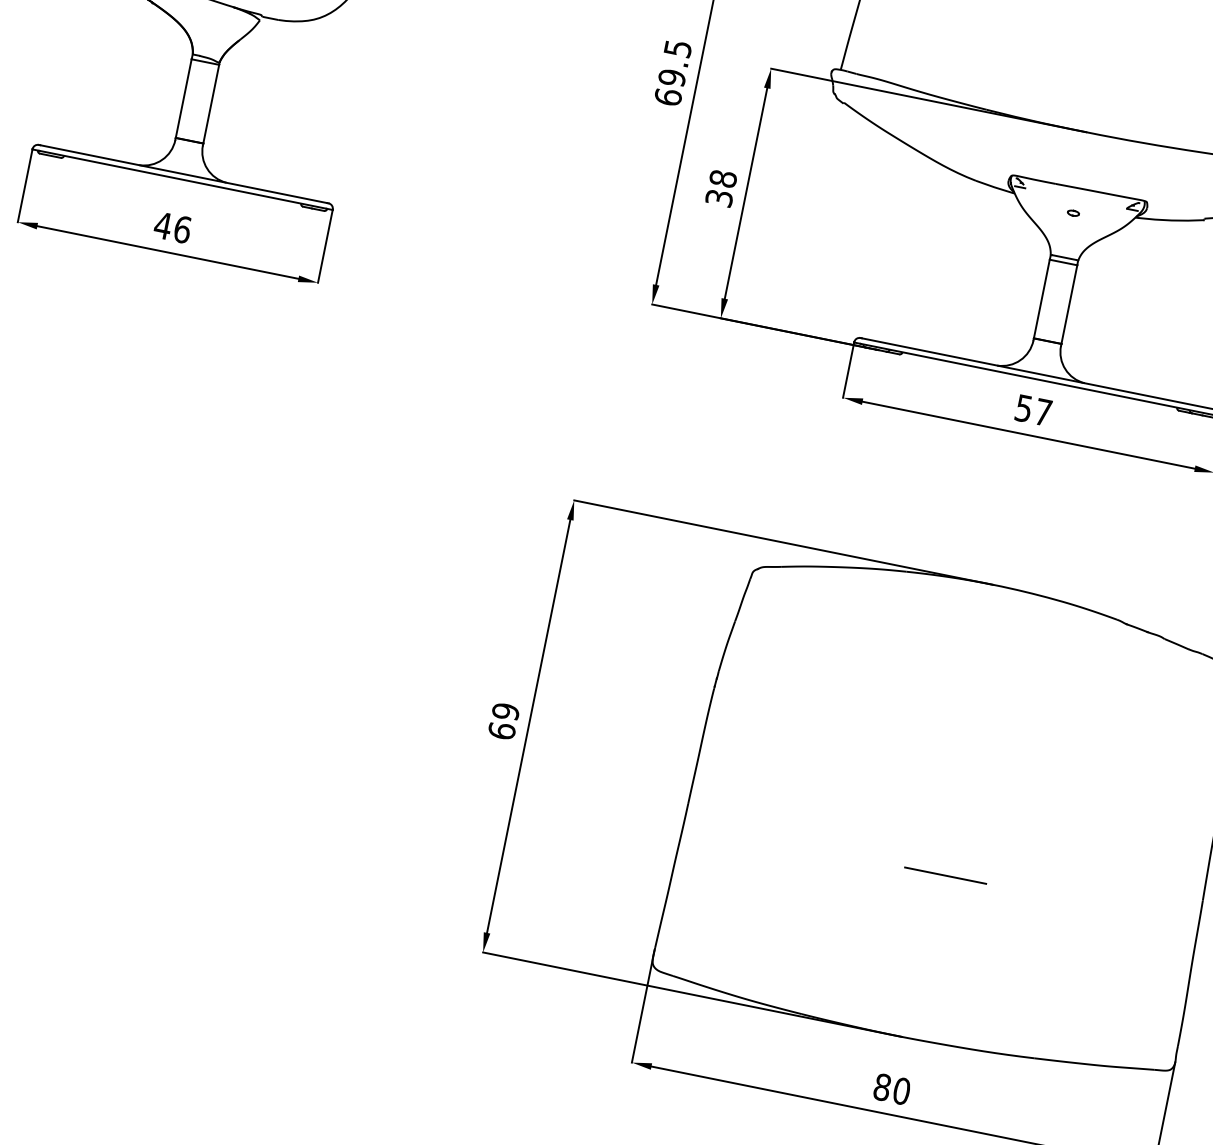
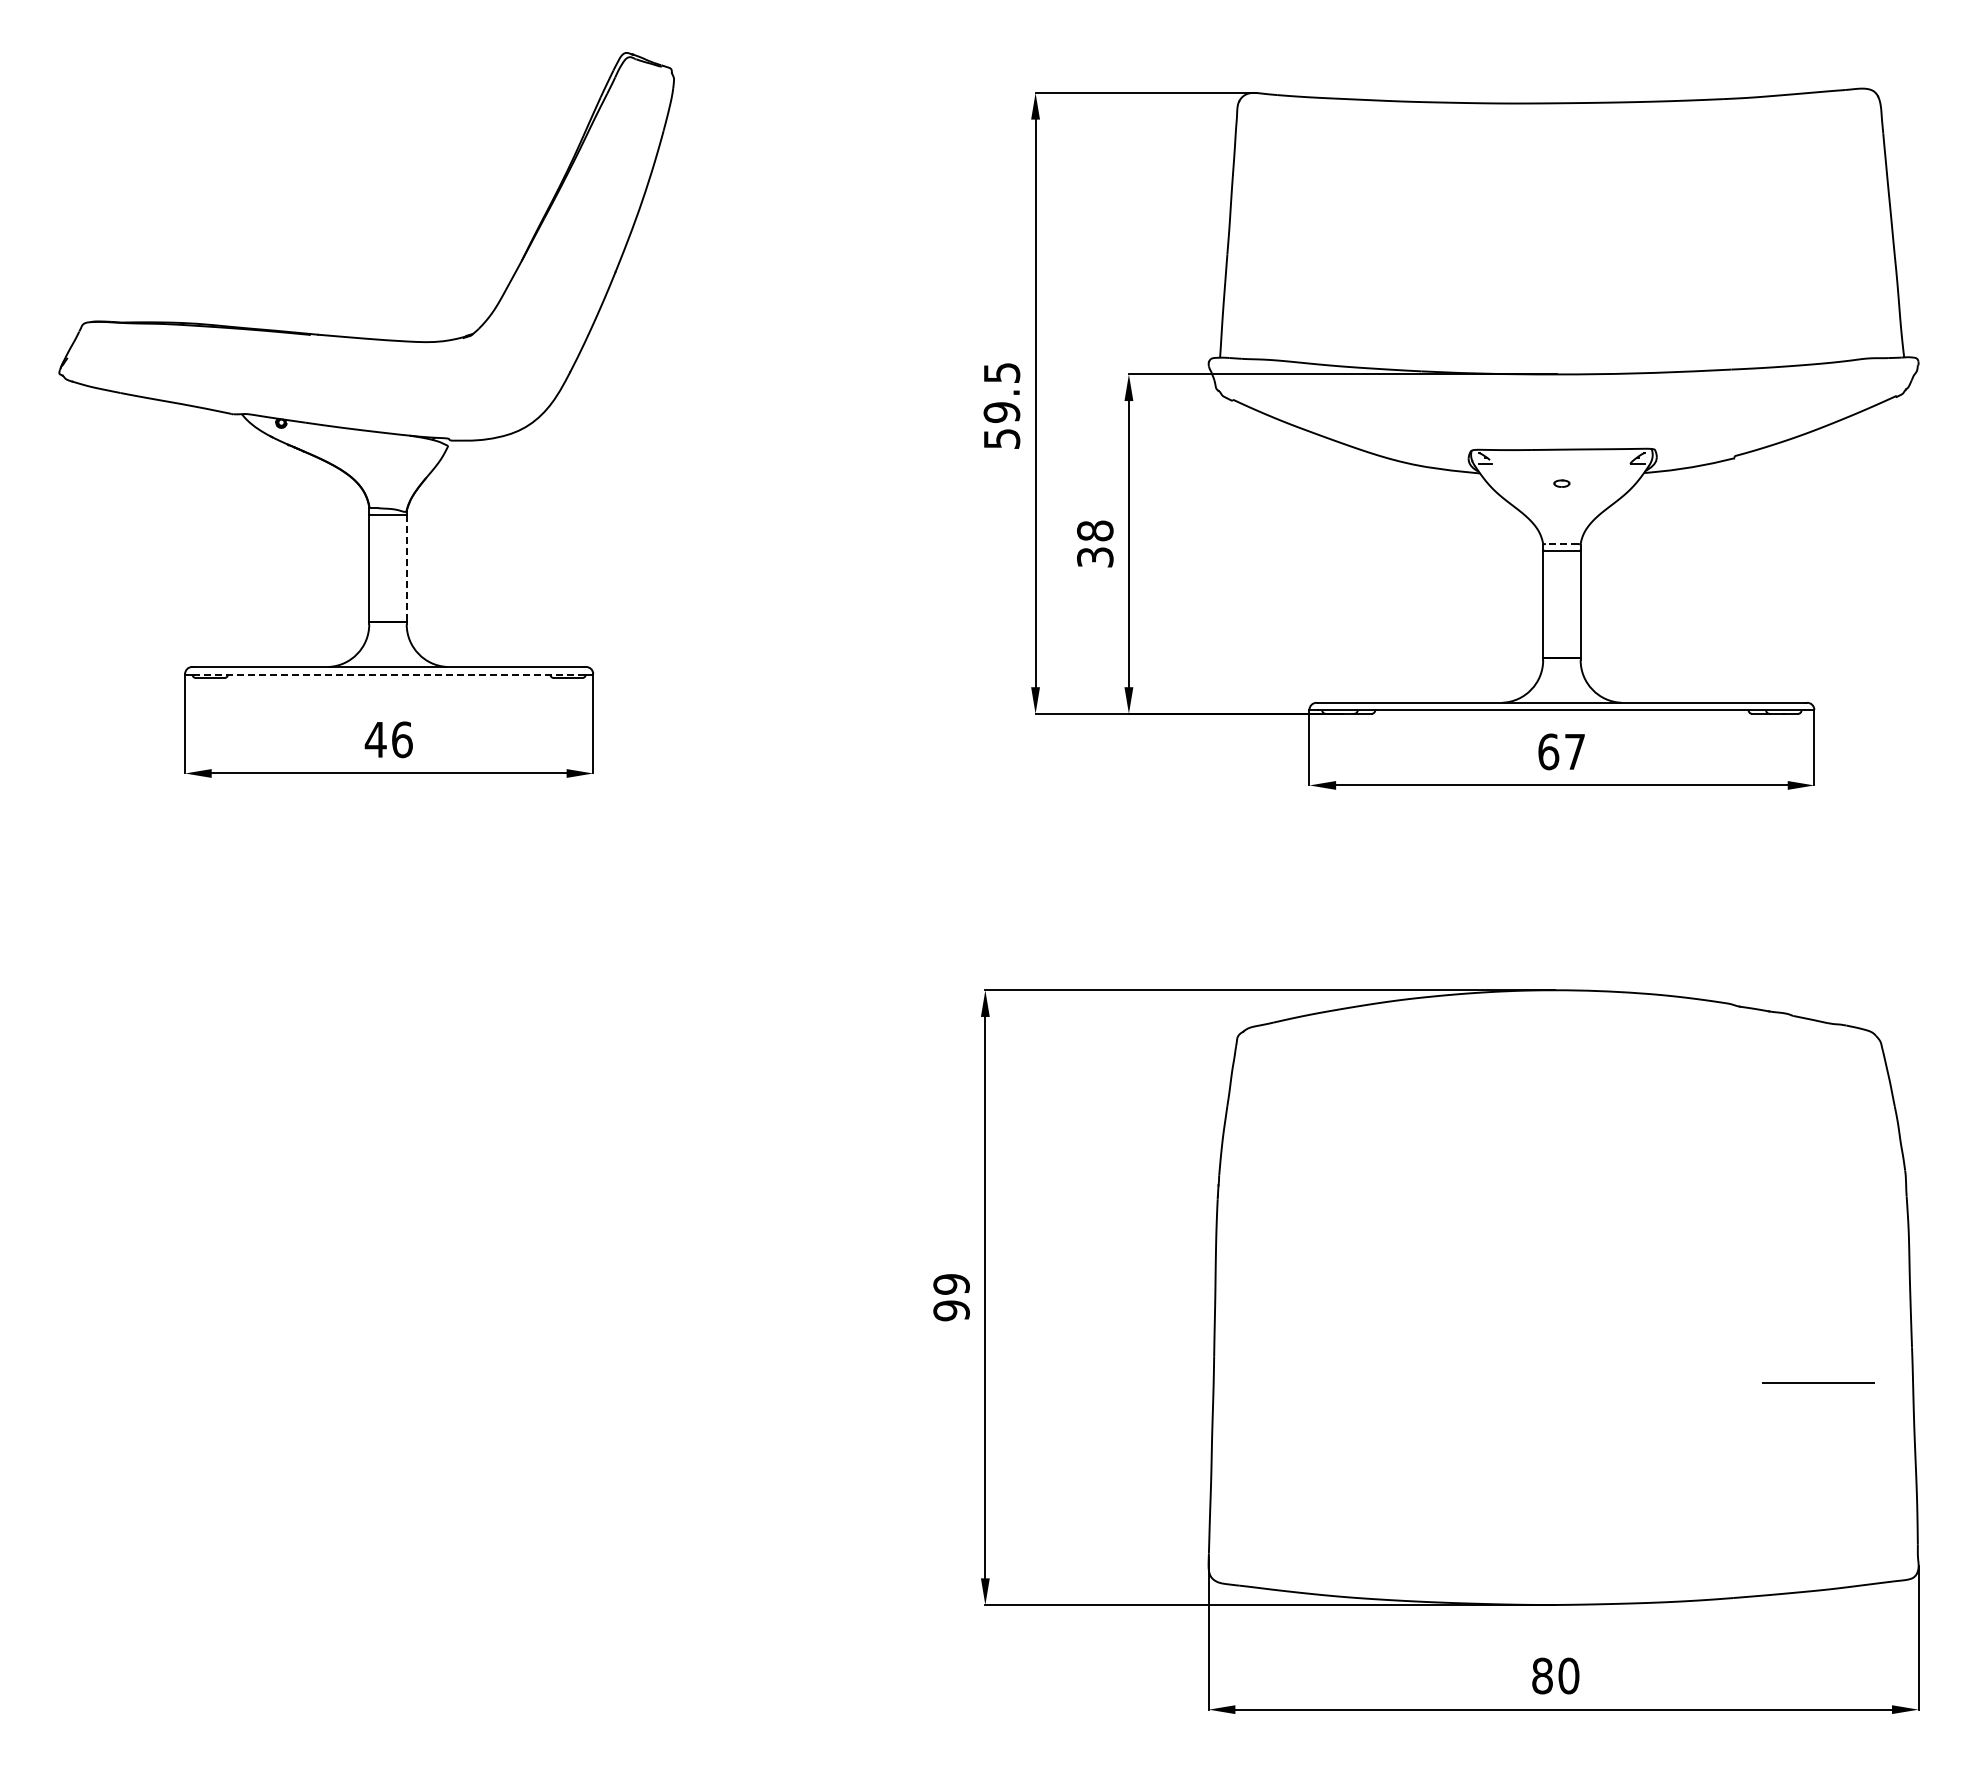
text: (667, 96) -> (1001, 438), 69.5 -> 59.5
line: (211, 104) -> (406, 568), solid -> dashed
line: (182, 179) -> (389, 674), solid -> dashed
line: (1064, 257) -> (1561, 543), solid -> dashed
text: (1023, 408) -> (1548, 751), 57 -> 67
text: (501, 730) -> (951, 1310), 69 -> 99
line: (945, 875) -> (1818, 1382), moved

